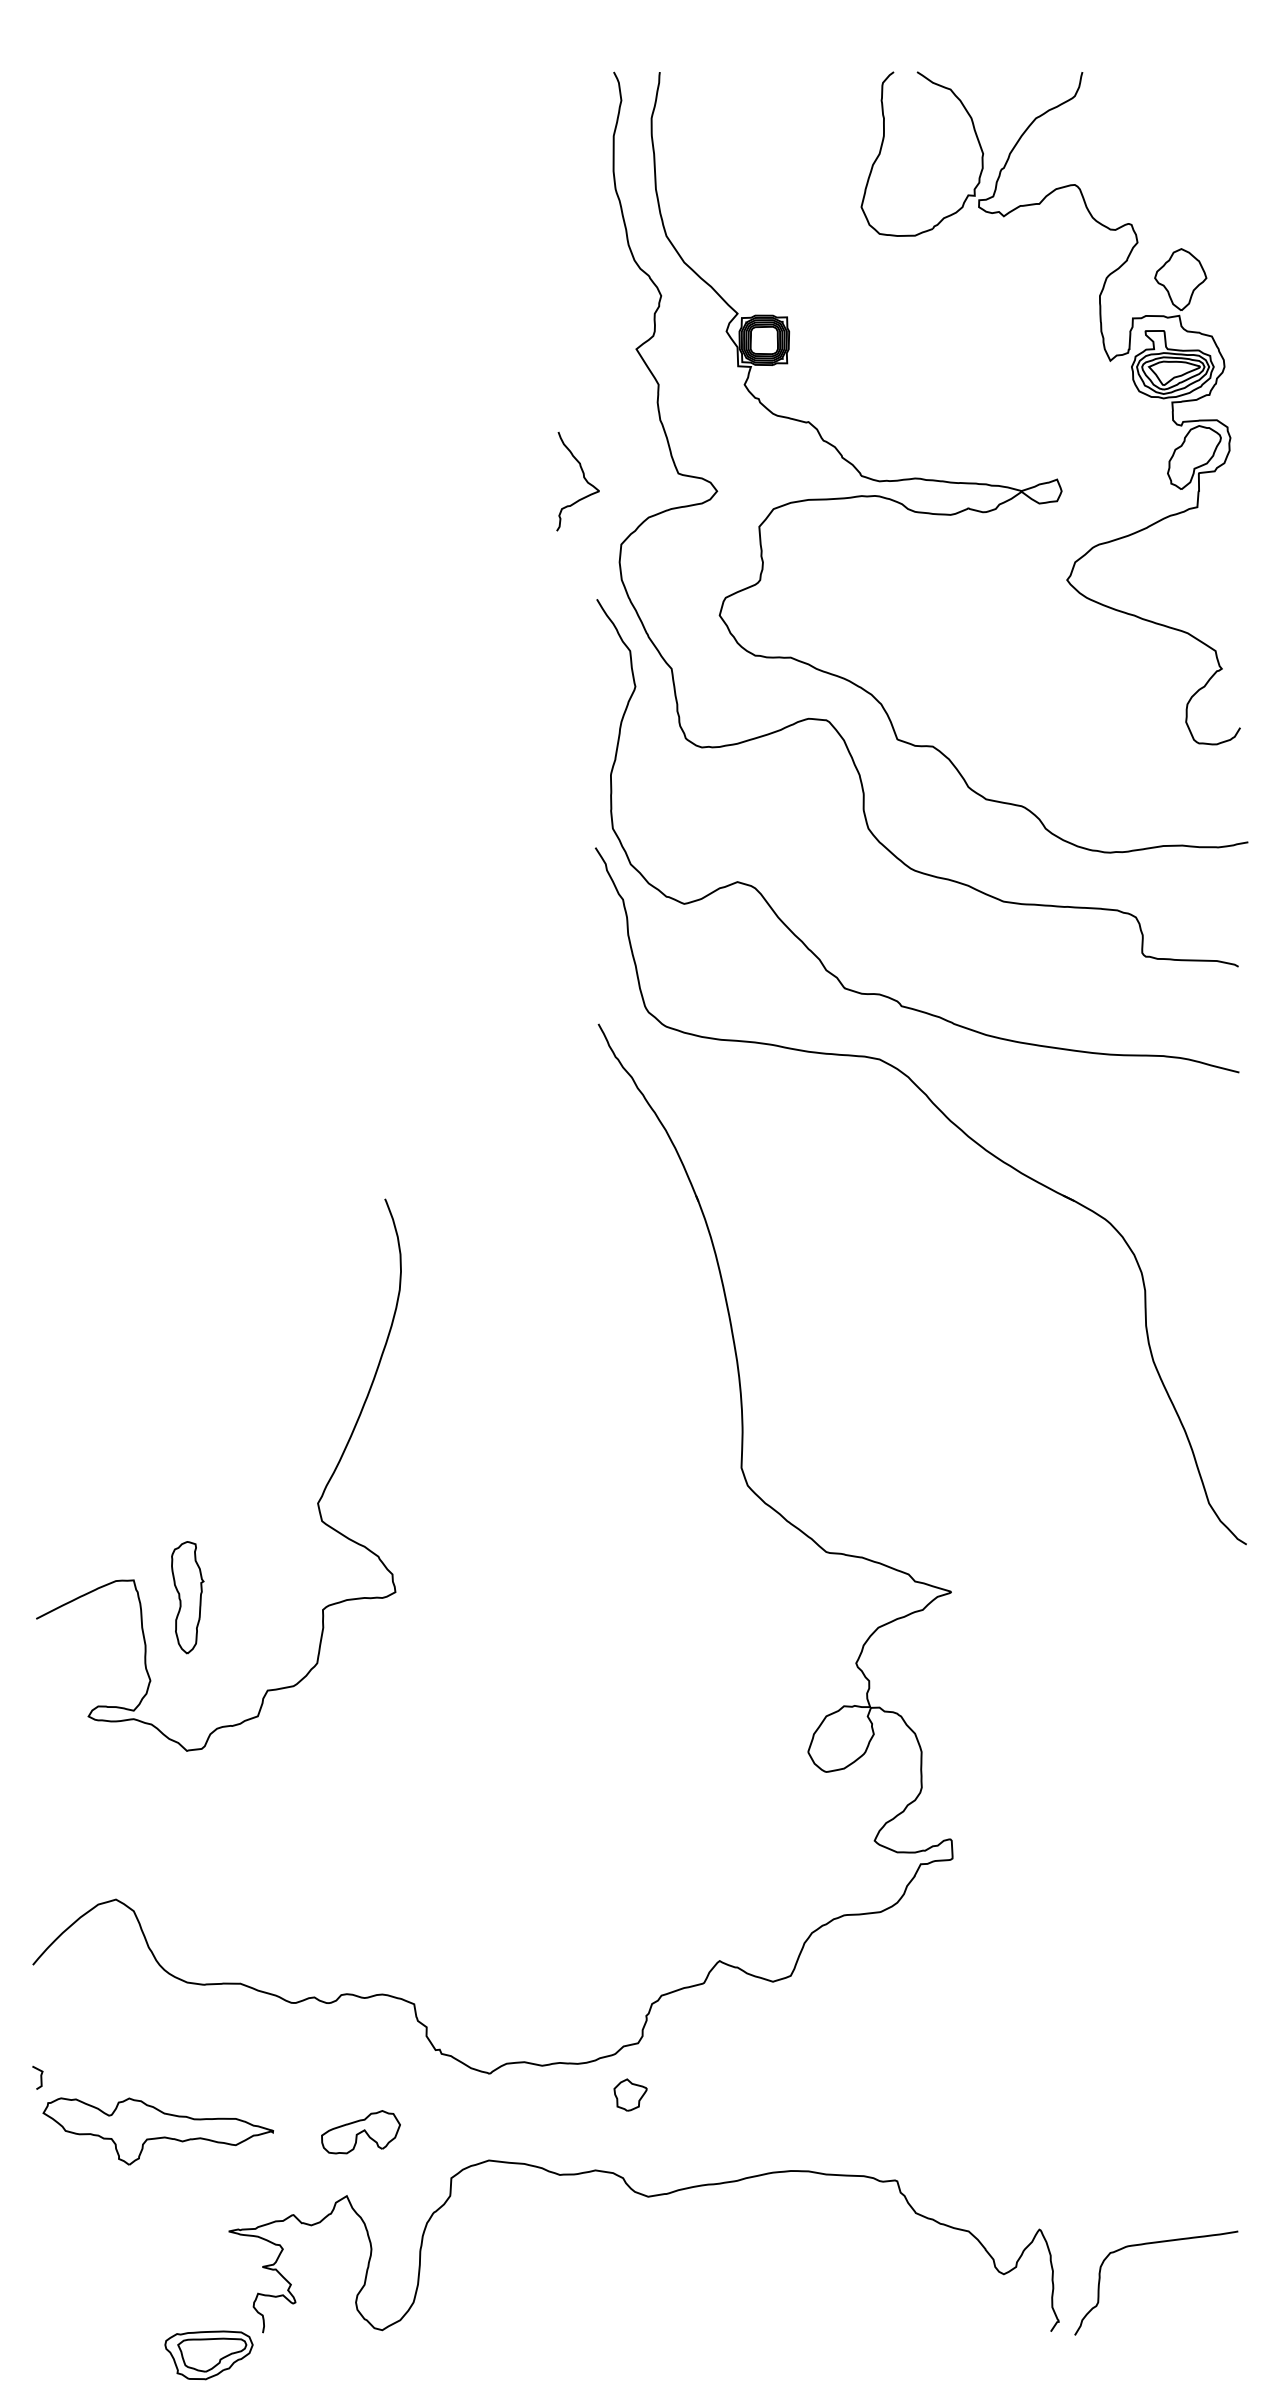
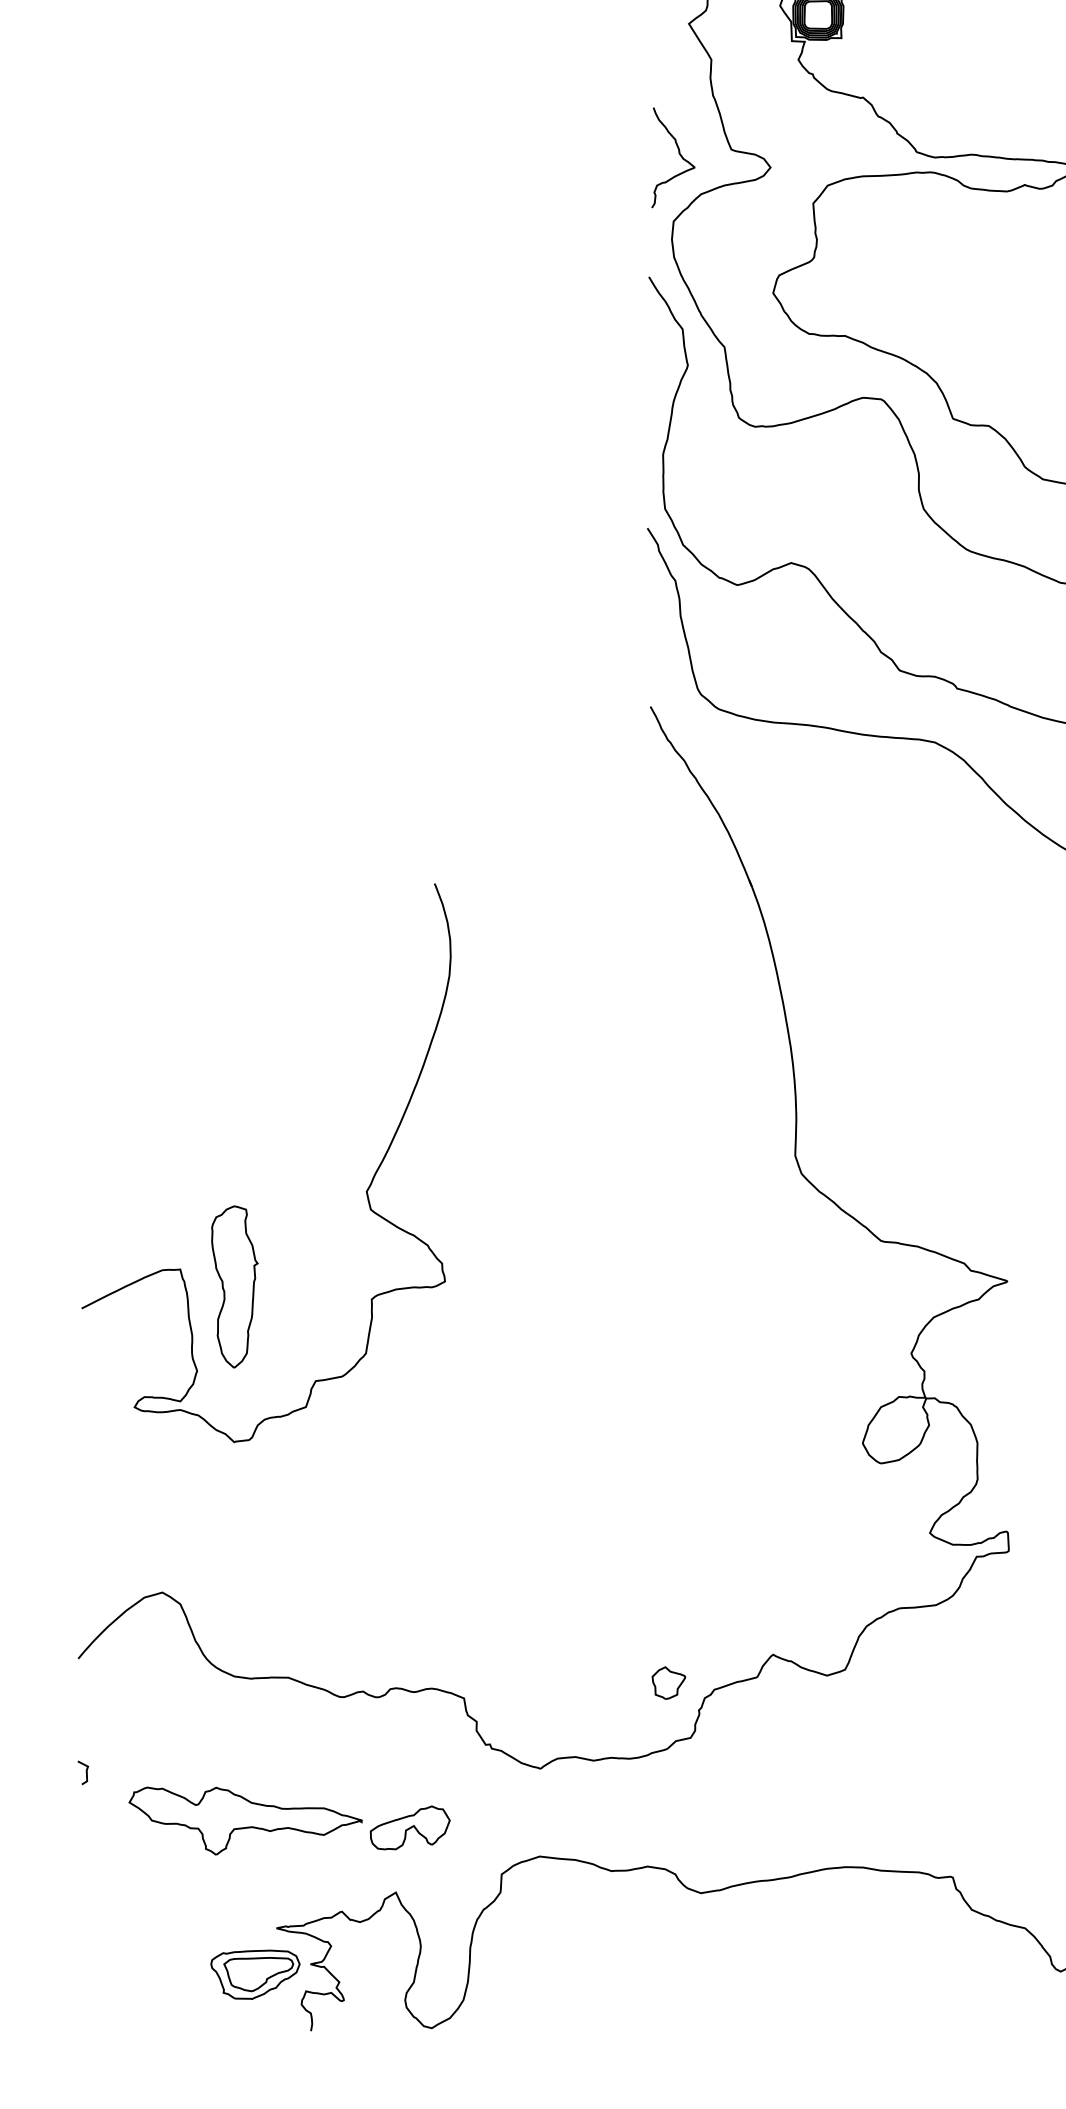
curve: (583, 478) -> (678, 154), moved
part: (187, 1597) -> (234, 1286), size x1.43
part: (630, 2094) -> (668, 1682), moved
part: (157, 2131) -> (244, 1821), moved
part: (208, 2355) -> (254, 1974), moved

